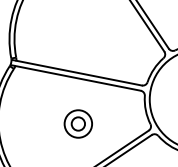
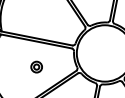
part: (78, 122) -> (36, 66), size x0.7

